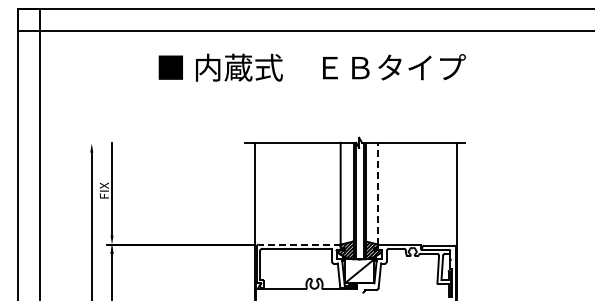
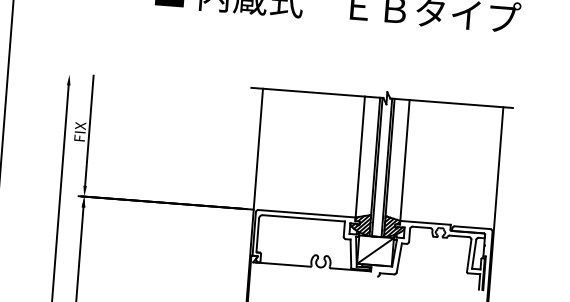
line: (378, 193) -> (405, 160), dashed -> solid
line: (299, 244) -> (306, 213), dashed -> solid

